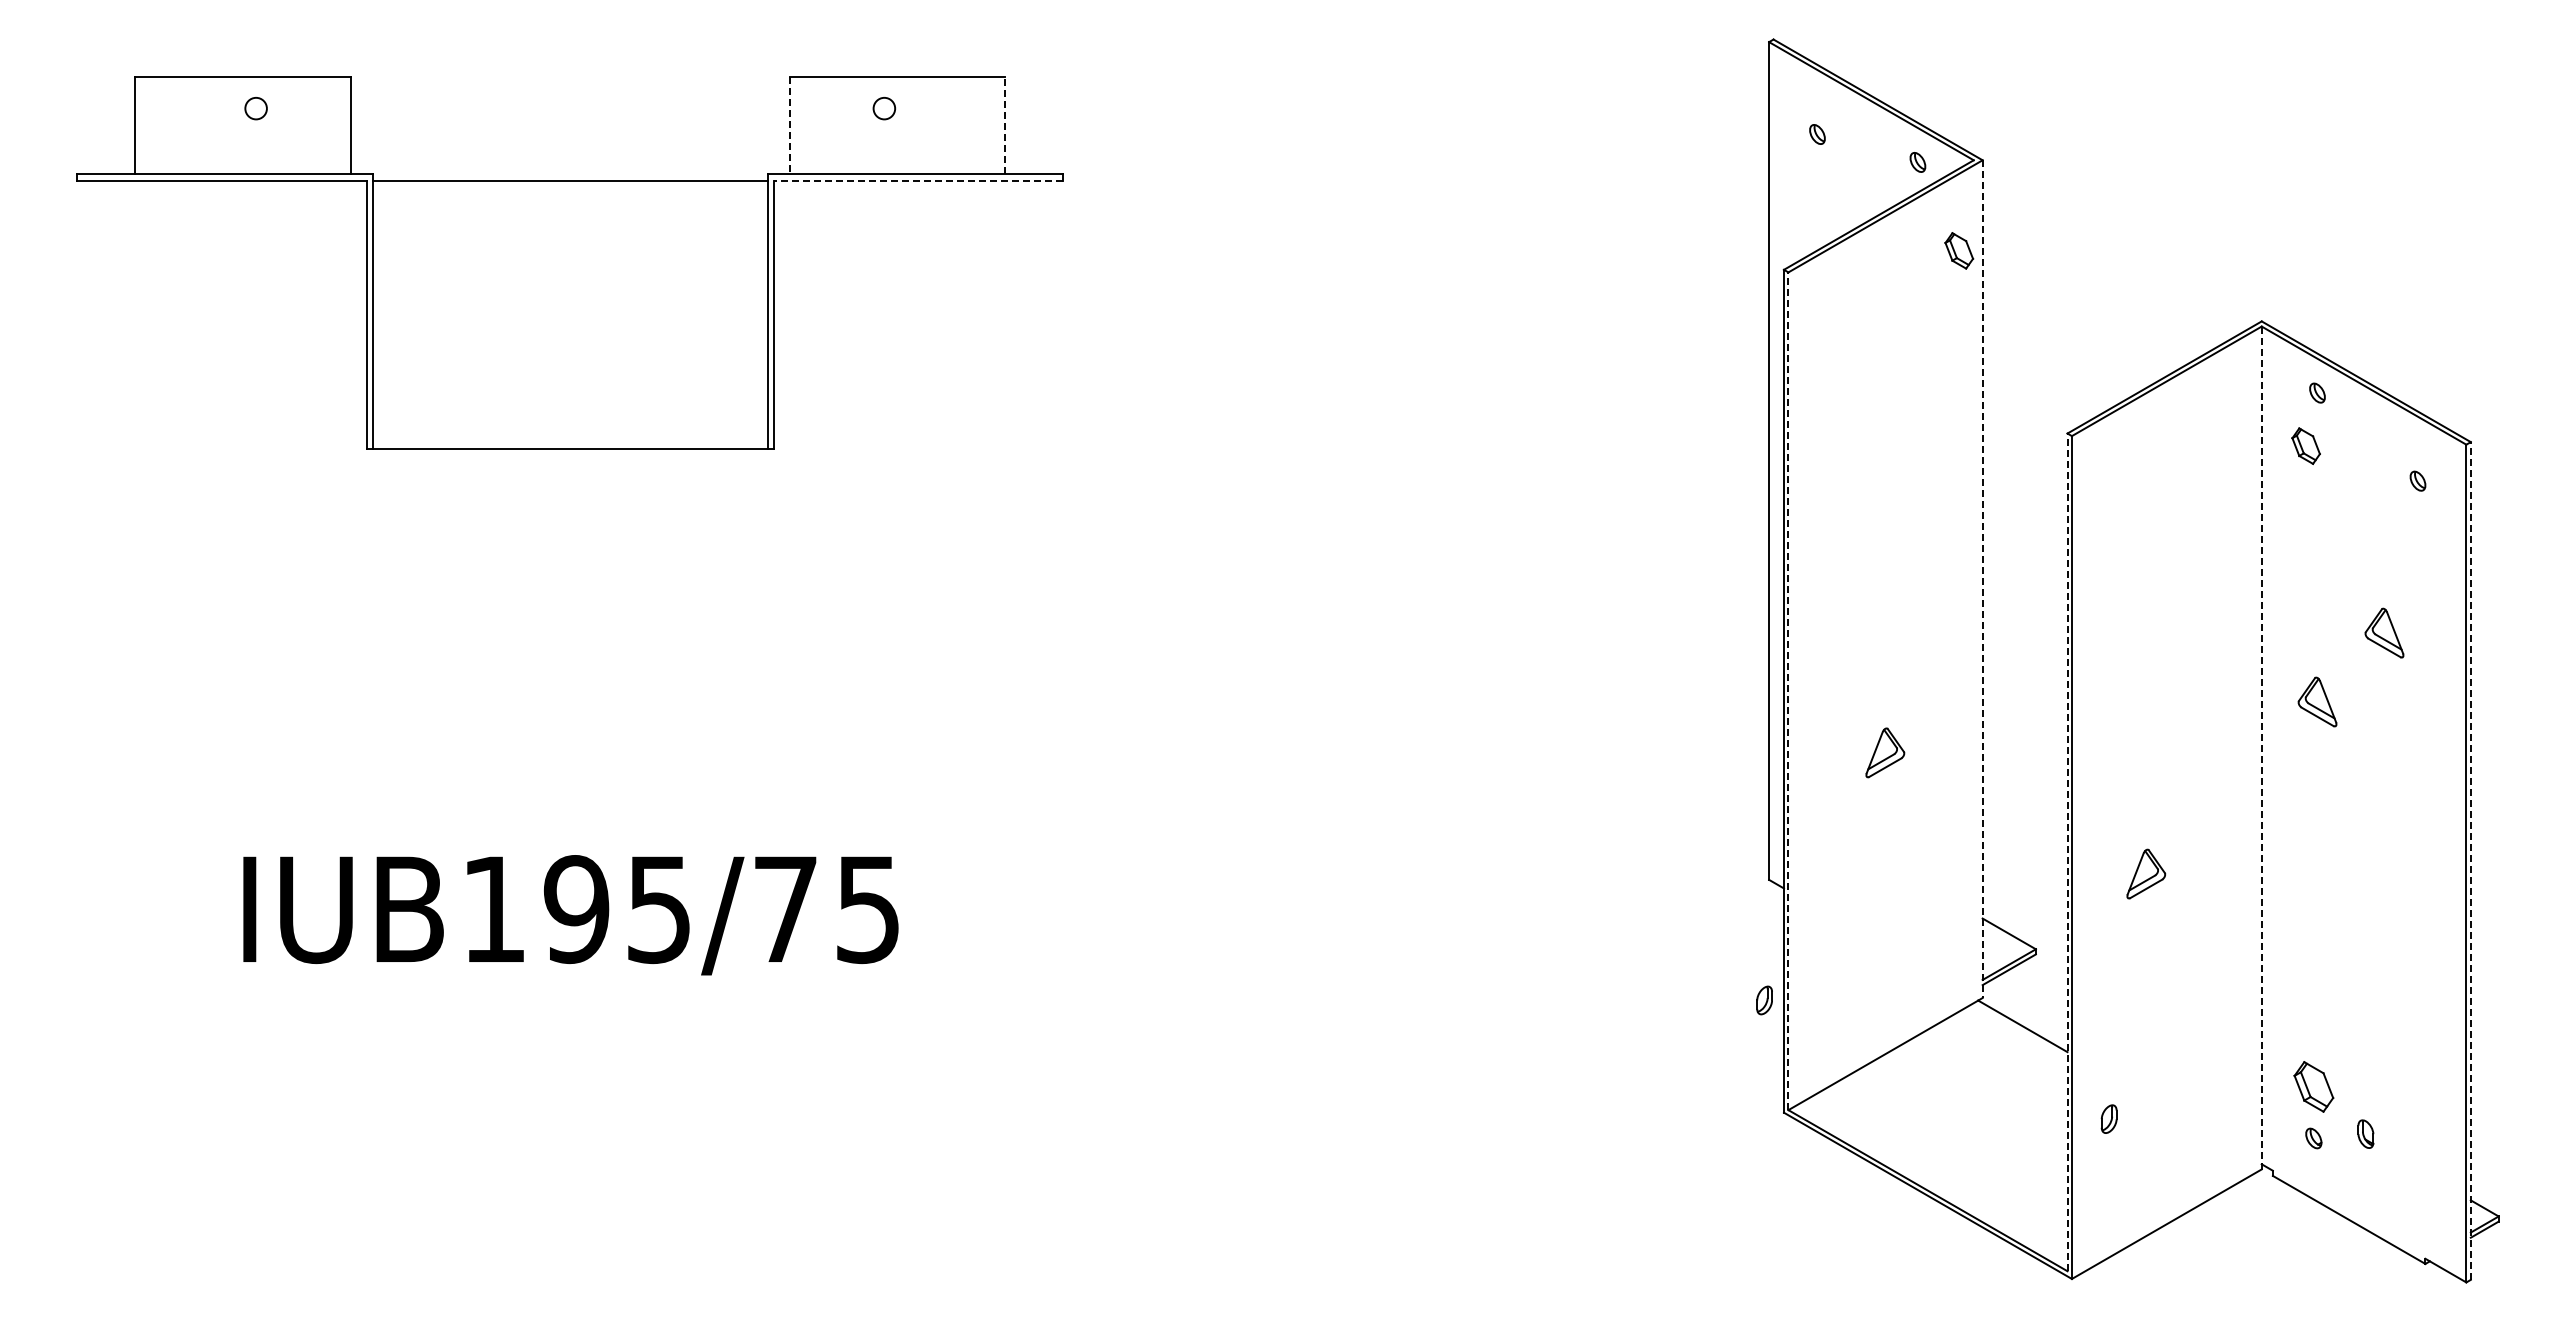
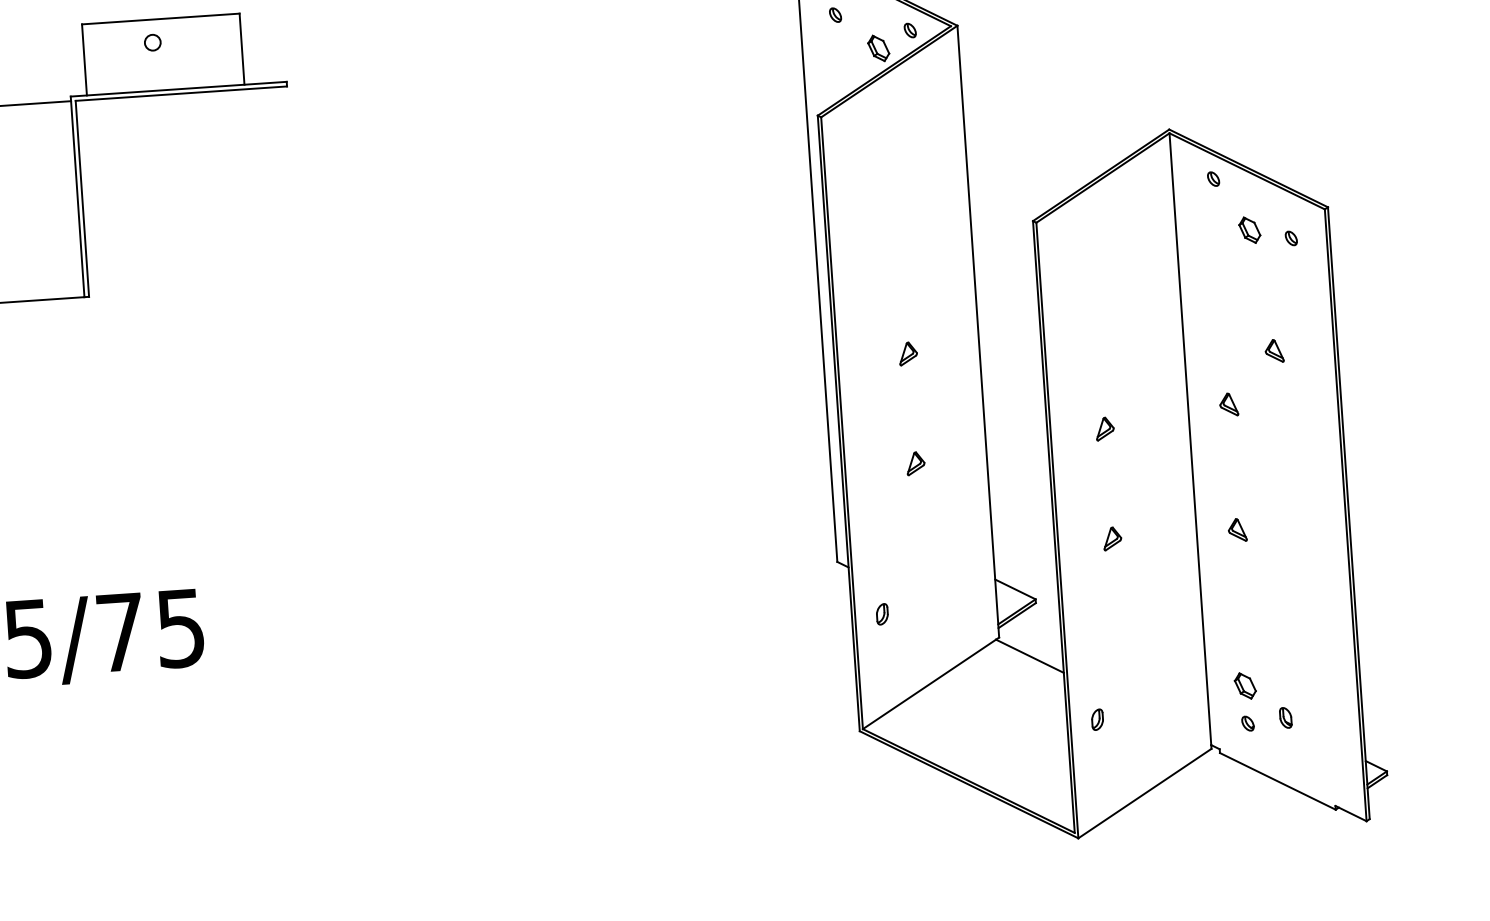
line: (789, 125) -> (84, 59), dashed -> solid
line: (1005, 125) -> (242, 49), dashed -> solid
line: (918, 180) -> (181, 93), dashed -> solid
part: (1959, 250) -> (878, 48), moved
part: (2305, 445) -> (1249, 229), moved
line: (1982, 579) -> (978, 331), dashed -> solid
part: (1884, 602) -> (907, 353), added
part: (2384, 633) -> (1274, 351), size x0.62
line: (1788, 691) -> (842, 423), dashed -> solid
part: (2317, 701) -> (1228, 404), size x0.62
part: (2146, 723) -> (1105, 428), added
line: (2261, 745) -> (1190, 439), dashed -> solid
part: (1884, 753) -> (915, 463), size x0.62
line: (2067, 852) -> (1053, 527), dashed -> solid
line: (2470, 860) -> (1348, 512), dashed -> solid
part: (2146, 873) -> (1112, 538), size x0.62
part: (2317, 873) -> (1237, 529), added
part: (1764, 1000) -> (882, 614), moved
part: (2313, 1086) -> (1245, 685), size x0.71

